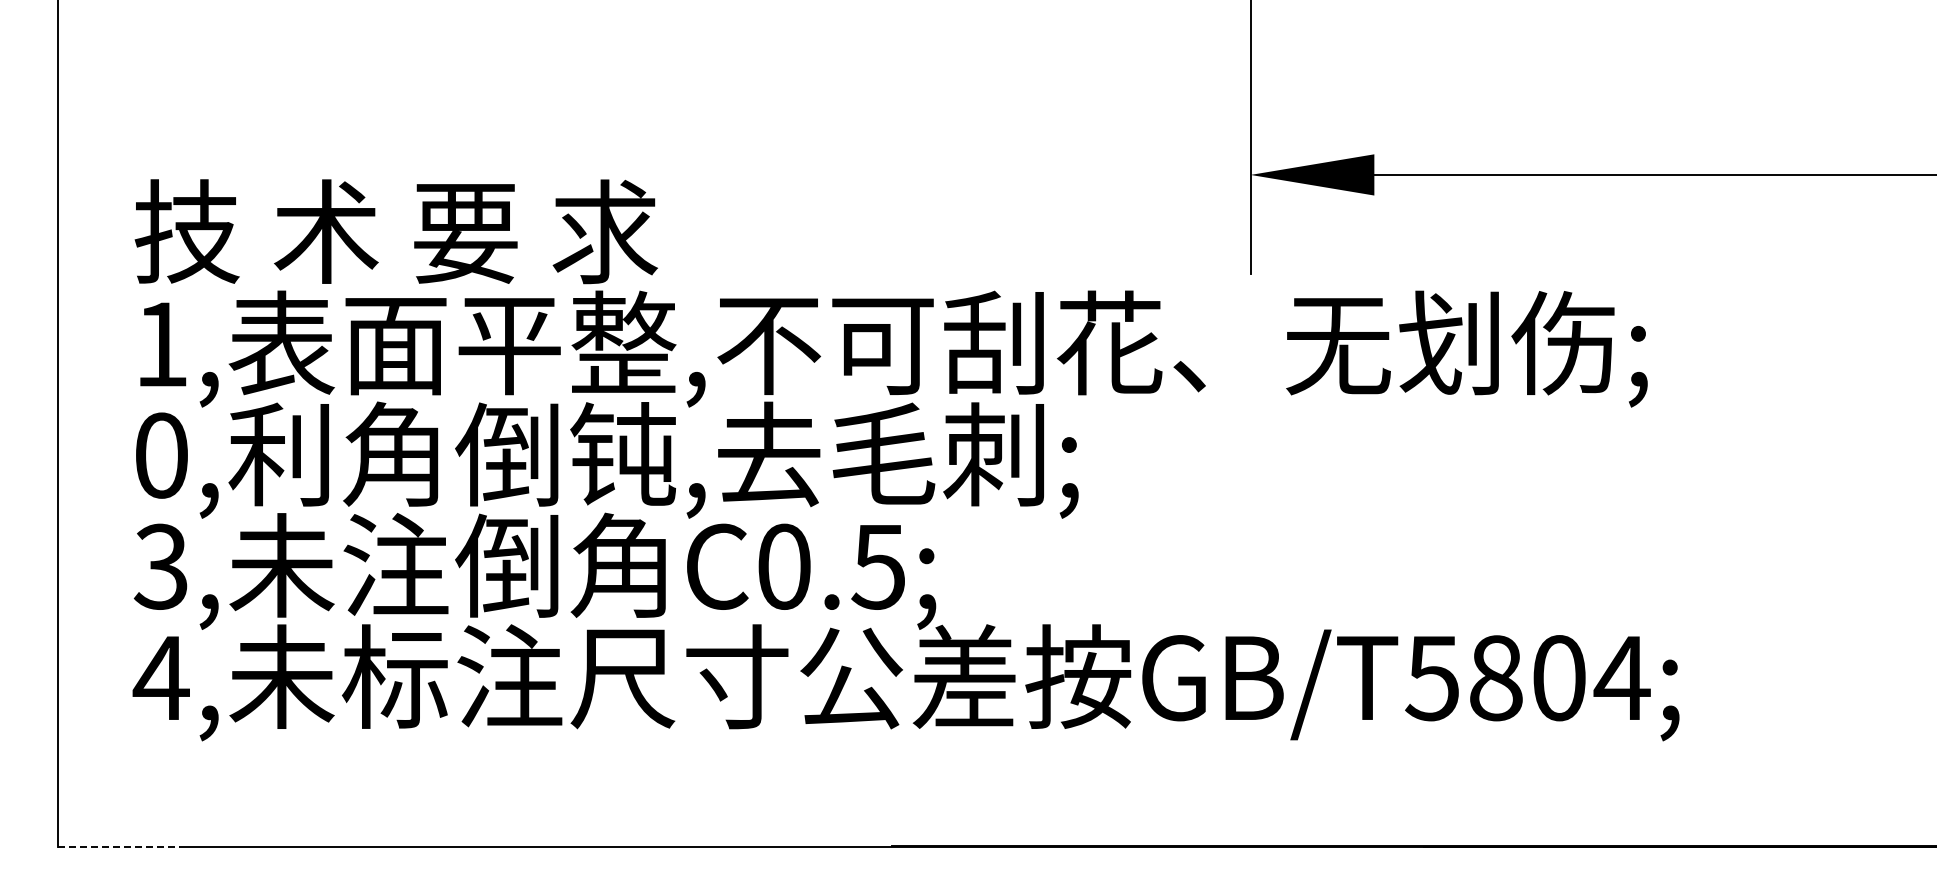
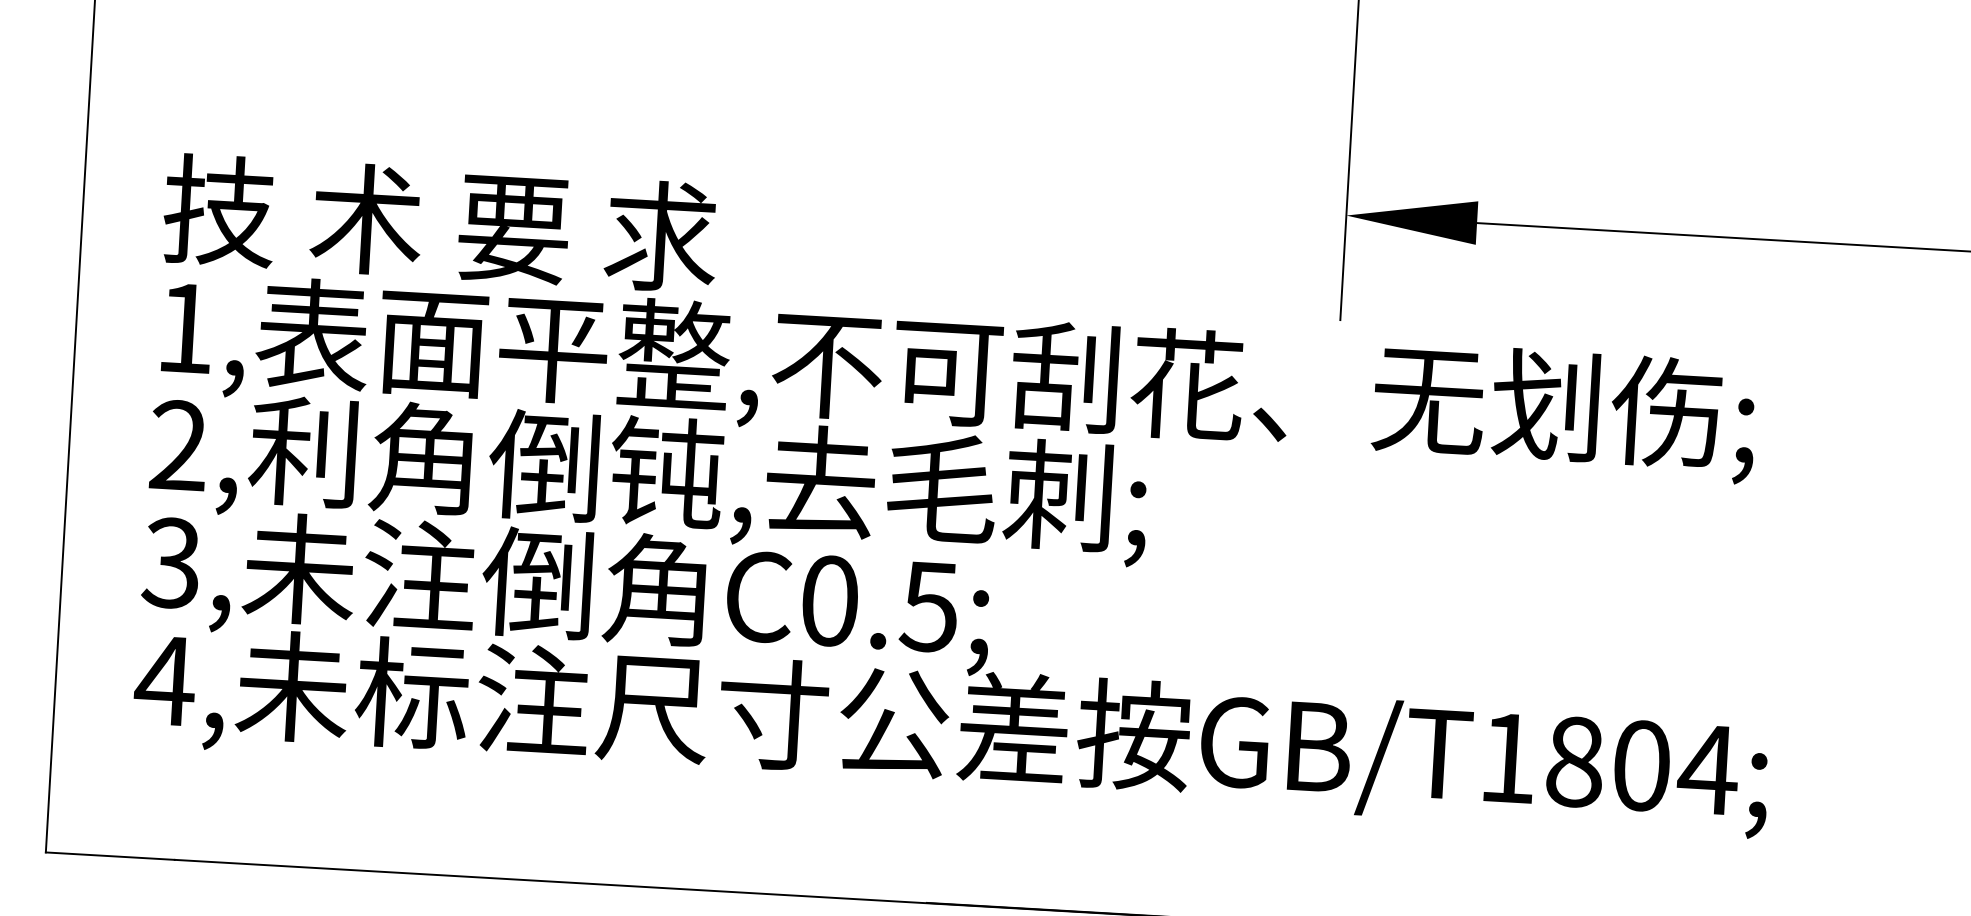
text: (161, 455) -> (178, 445), 0, -> 2,
text: (1431, 678) -> (1506, 758), GB/T5804; -> GB/T1804;
line: (119, 846) -> (110, 855), dashed -> solid

